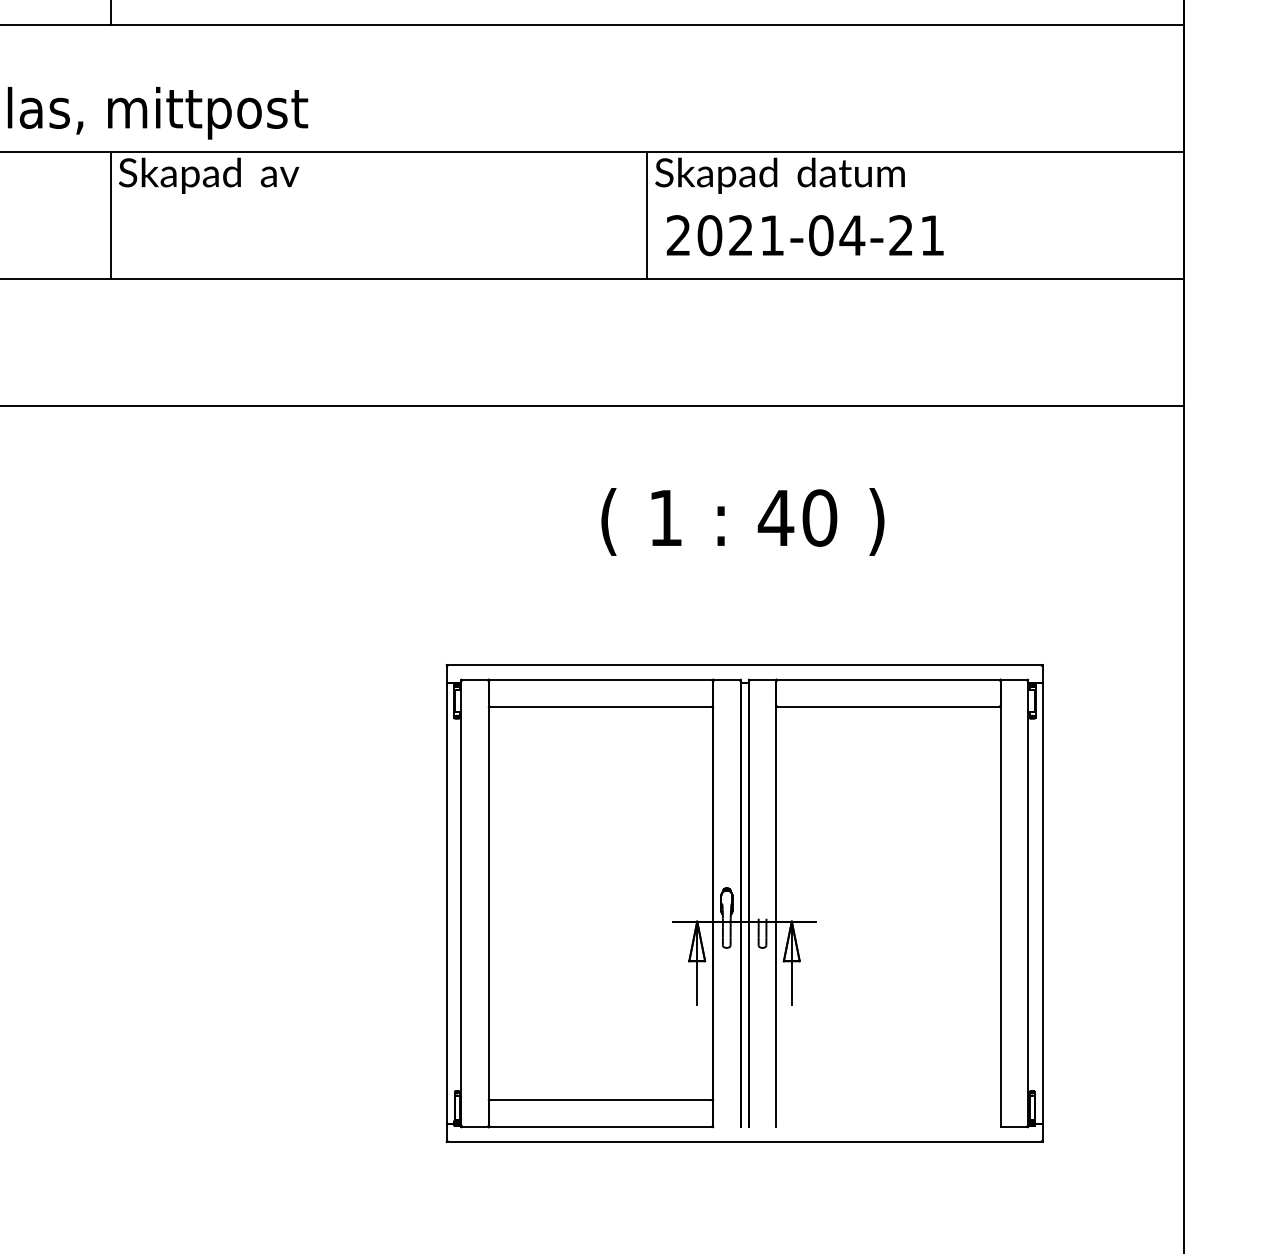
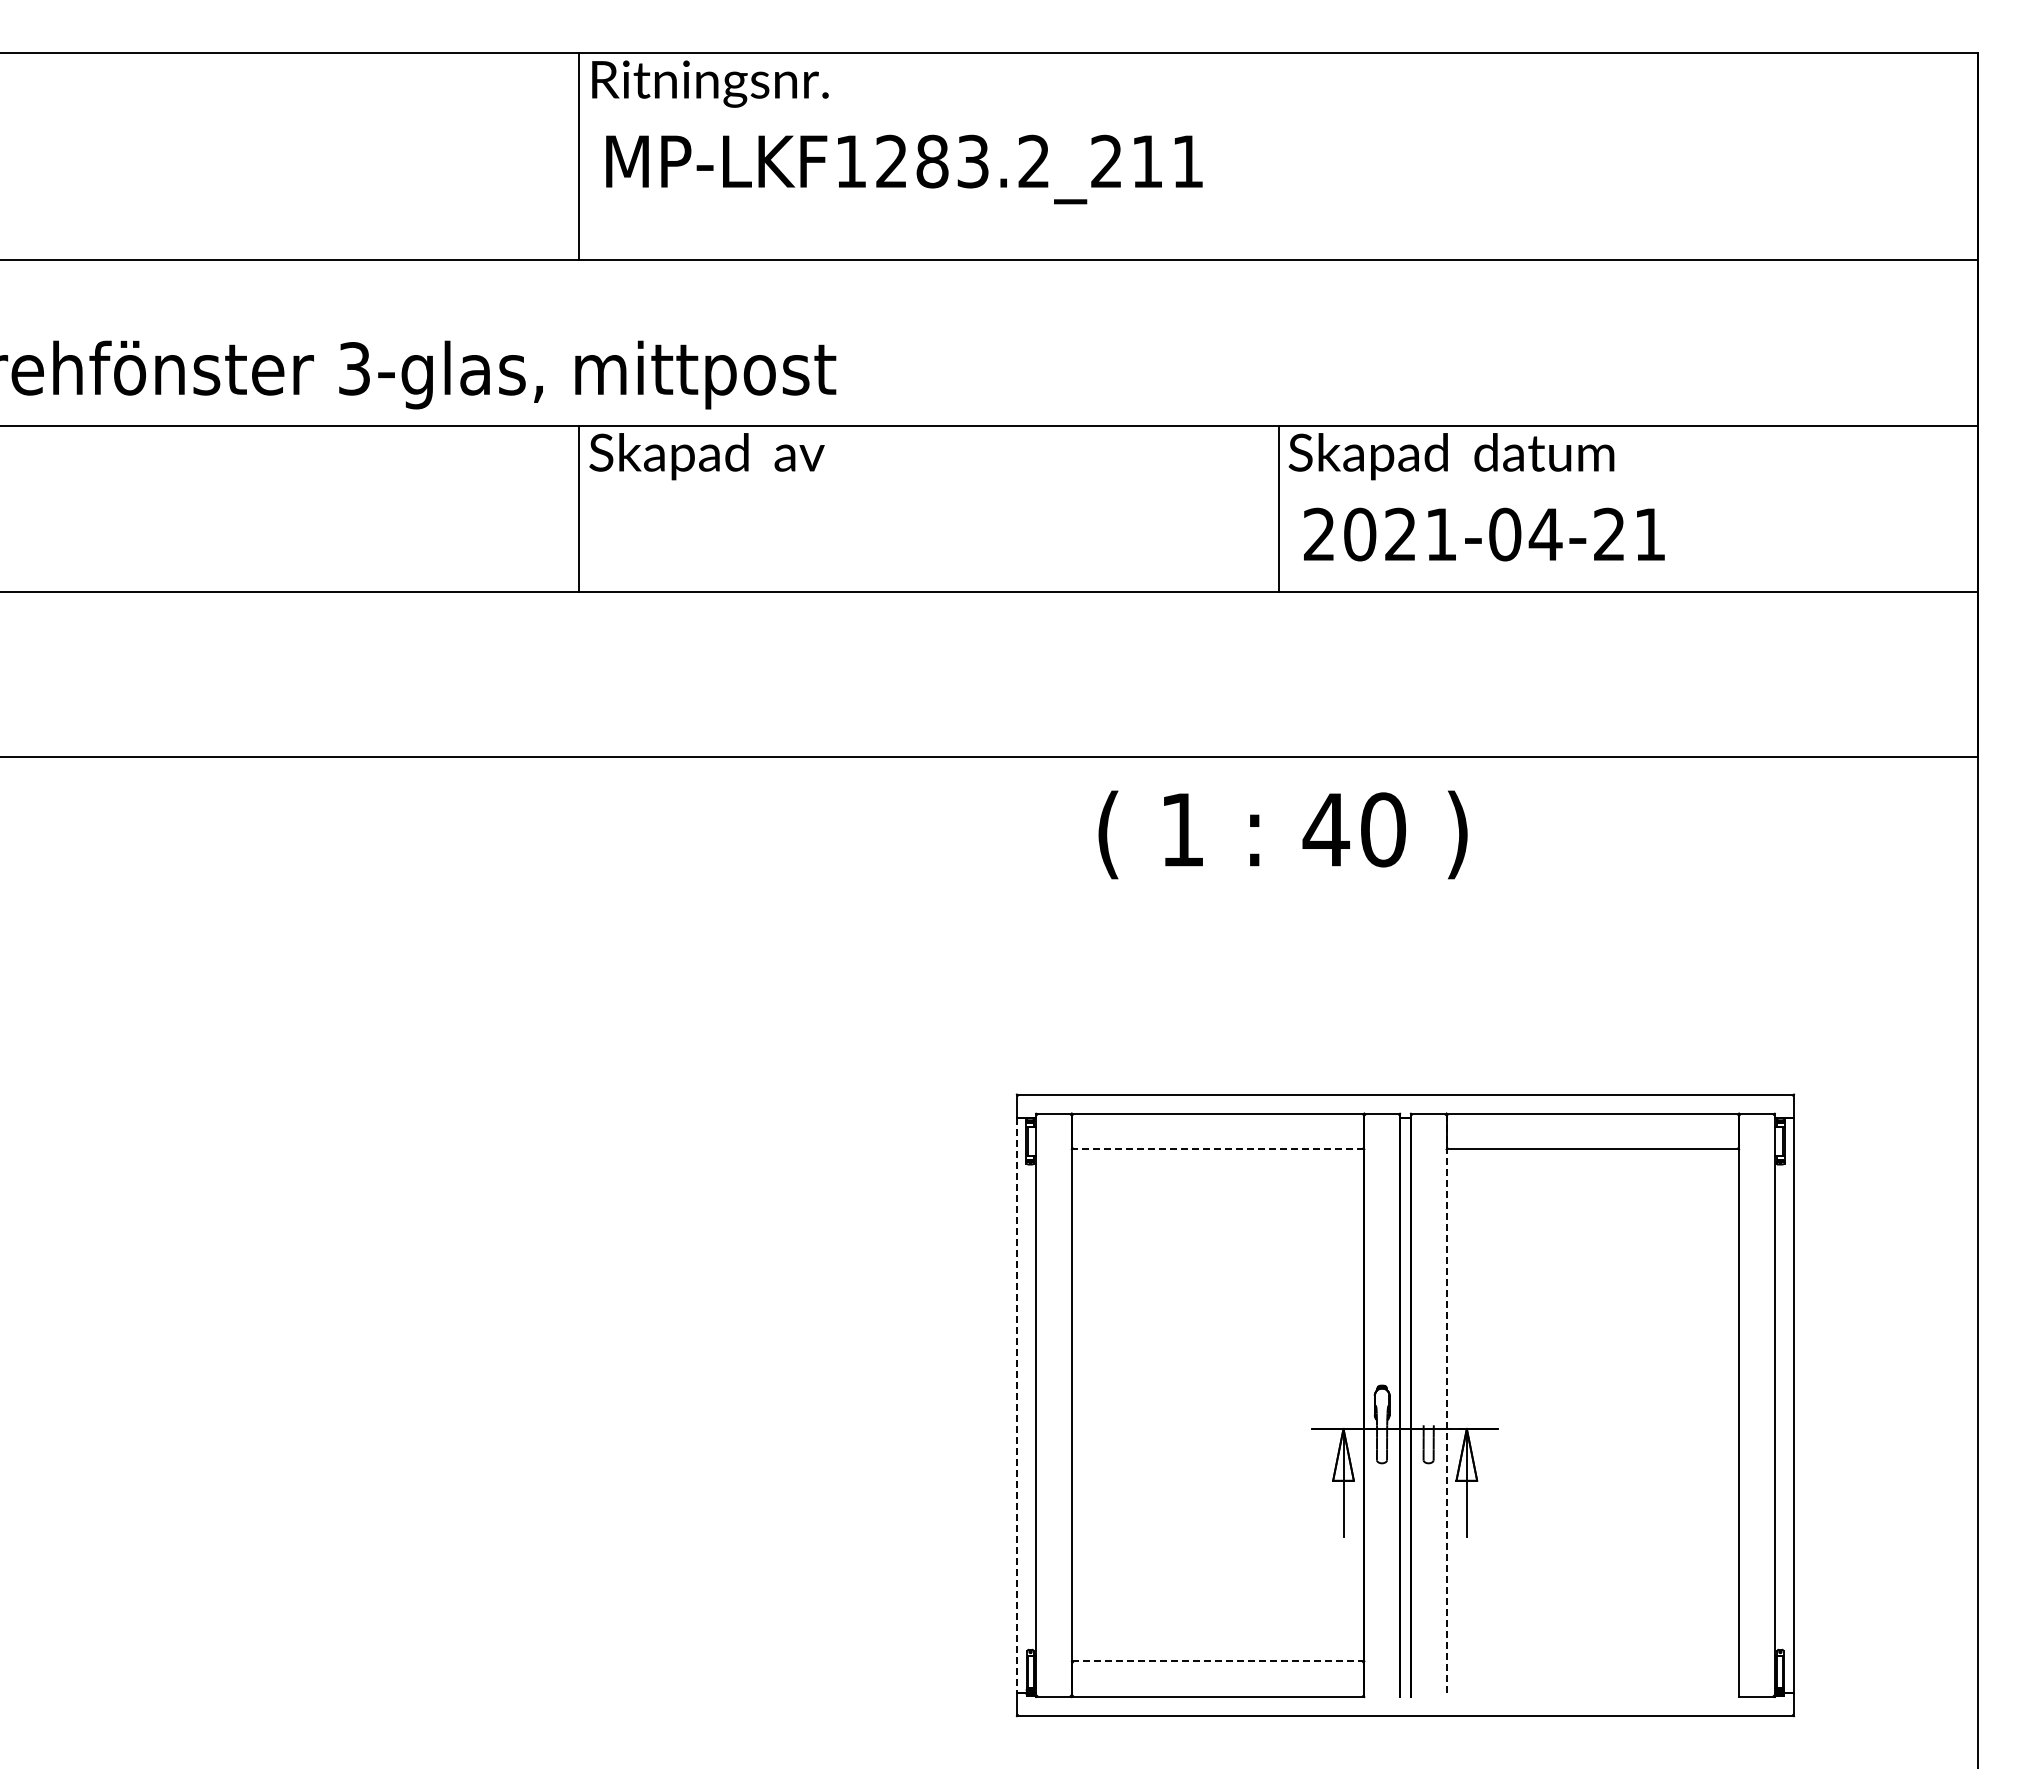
text: (742, 521) -> (1282, 834), moved
line: (600, 707) -> (1217, 1149), solid -> dashed
line: (446, 903) -> (1016, 1405), solid -> dashed
line: (776, 903) -> (1446, 1405), solid -> dashed
line: (601, 1099) -> (1218, 1661), solid -> dashed

